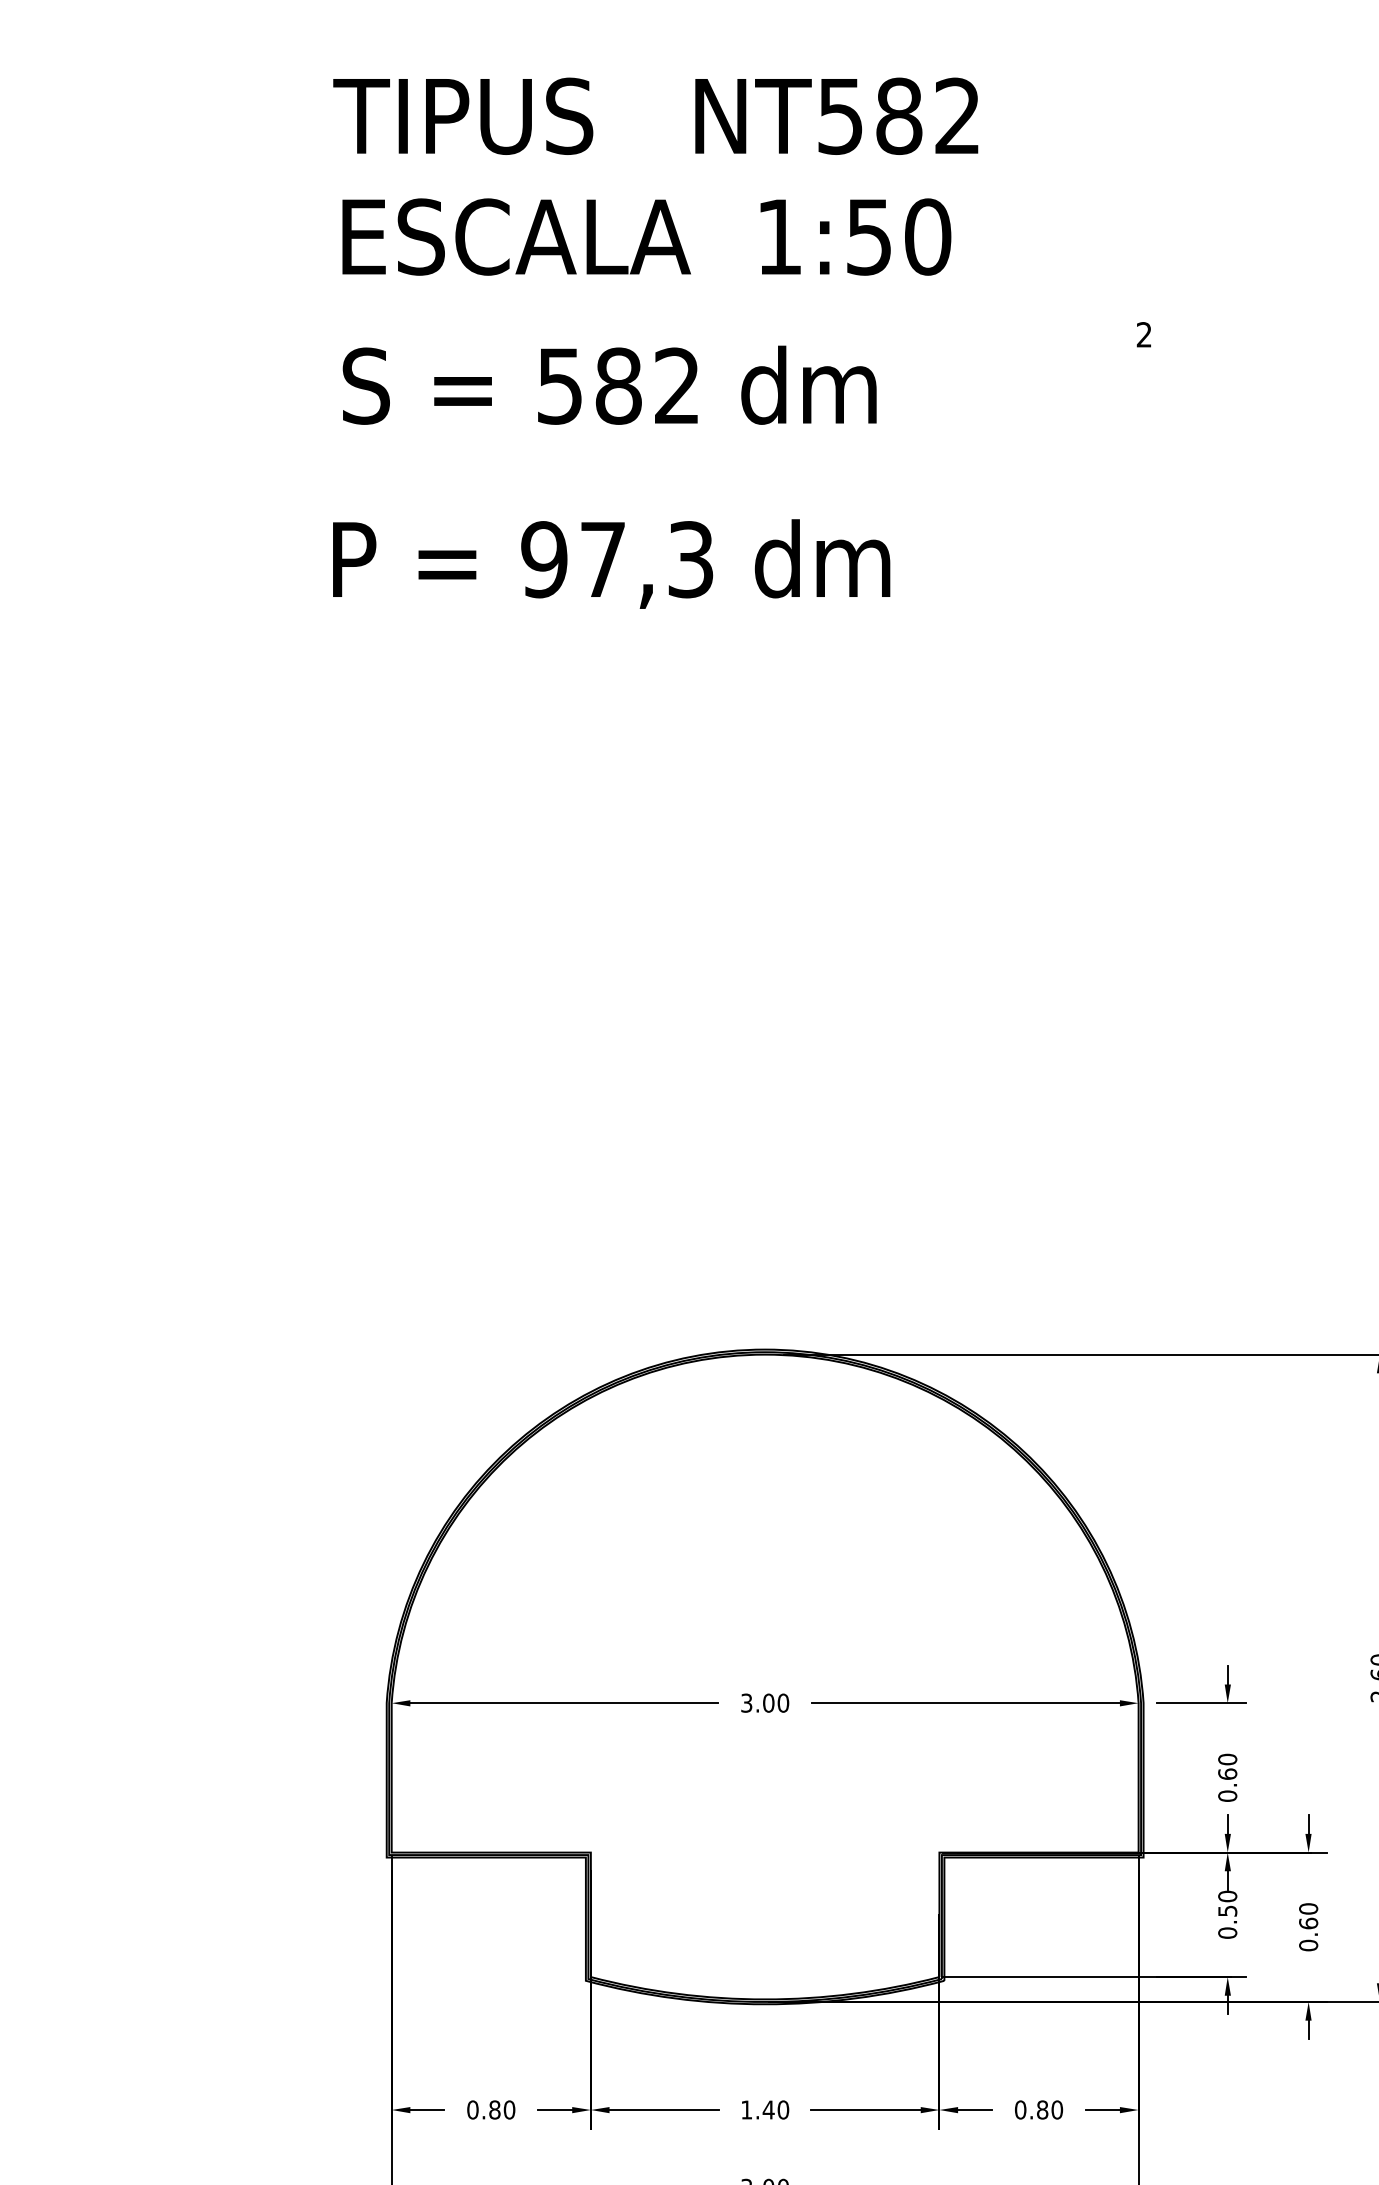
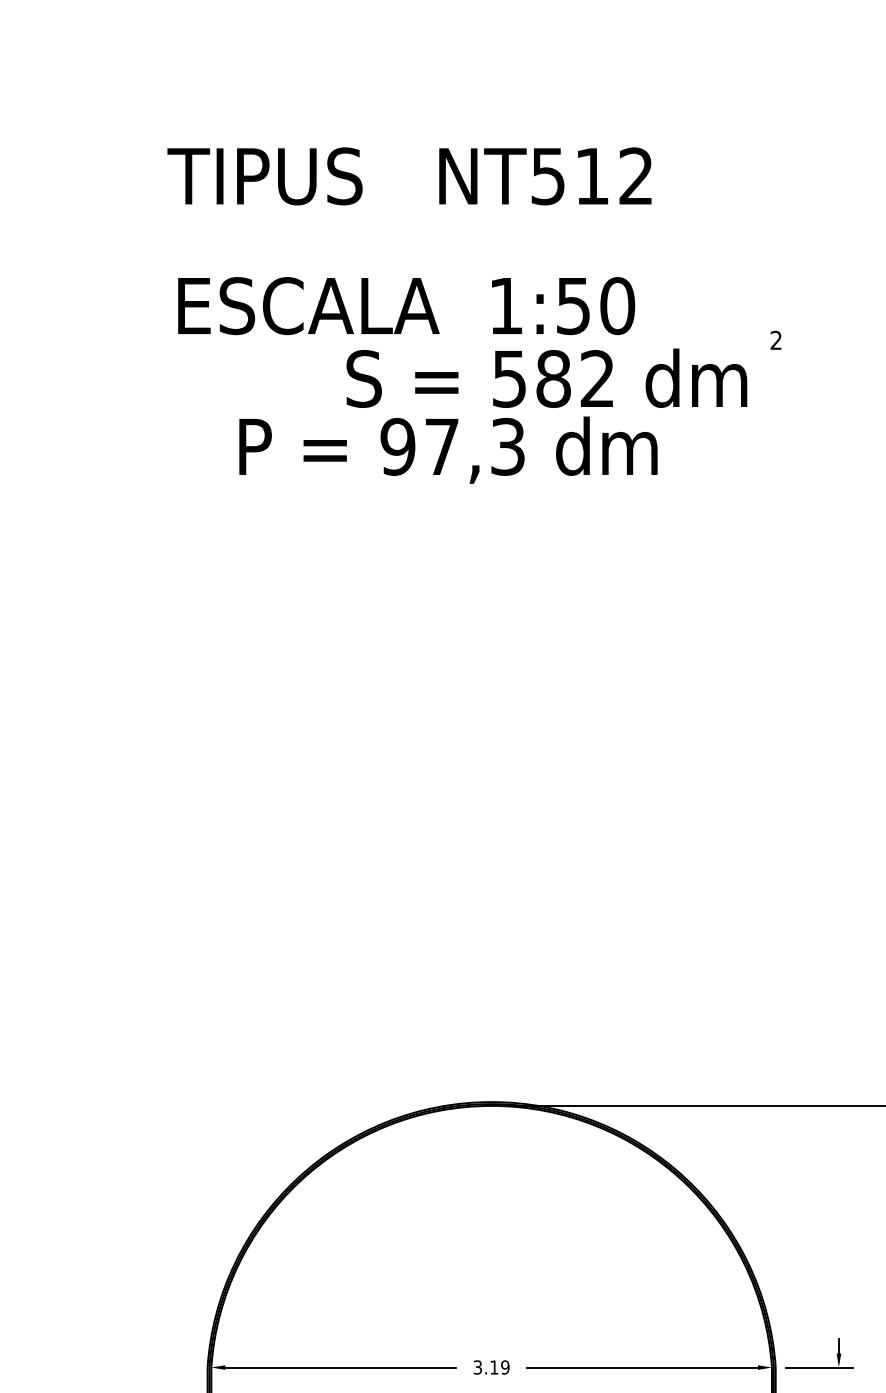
text: (899, 115) -> (592, 175), NT582 -> NT512
text: (646, 236) -> (406, 305), moved
text: (609, 384) -> (546, 377), moved
text: (611, 563) -> (448, 449), moved
text: (776, 1702) -> (500, 1366), 3.00 -> 3.19

